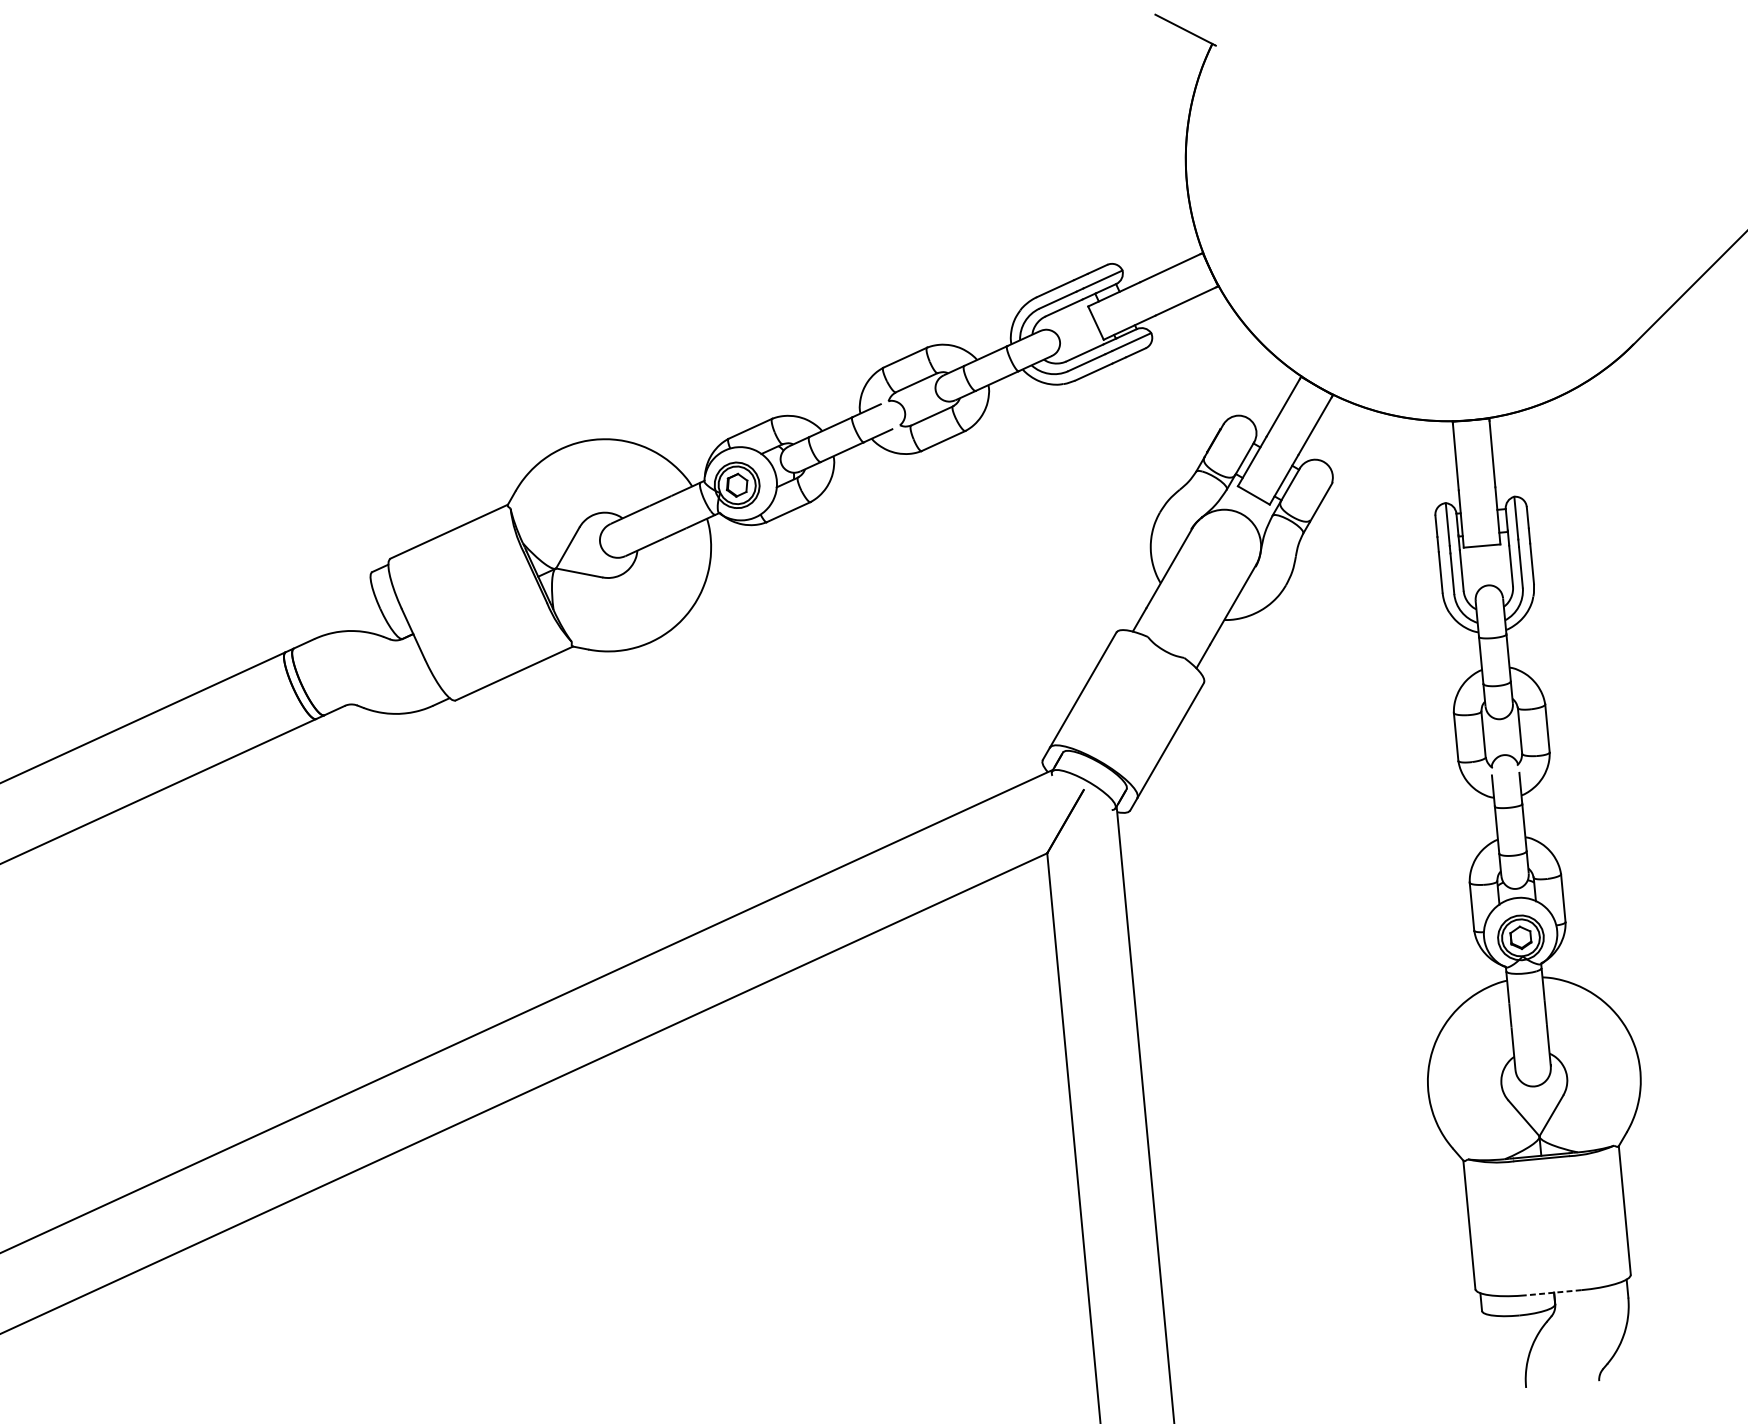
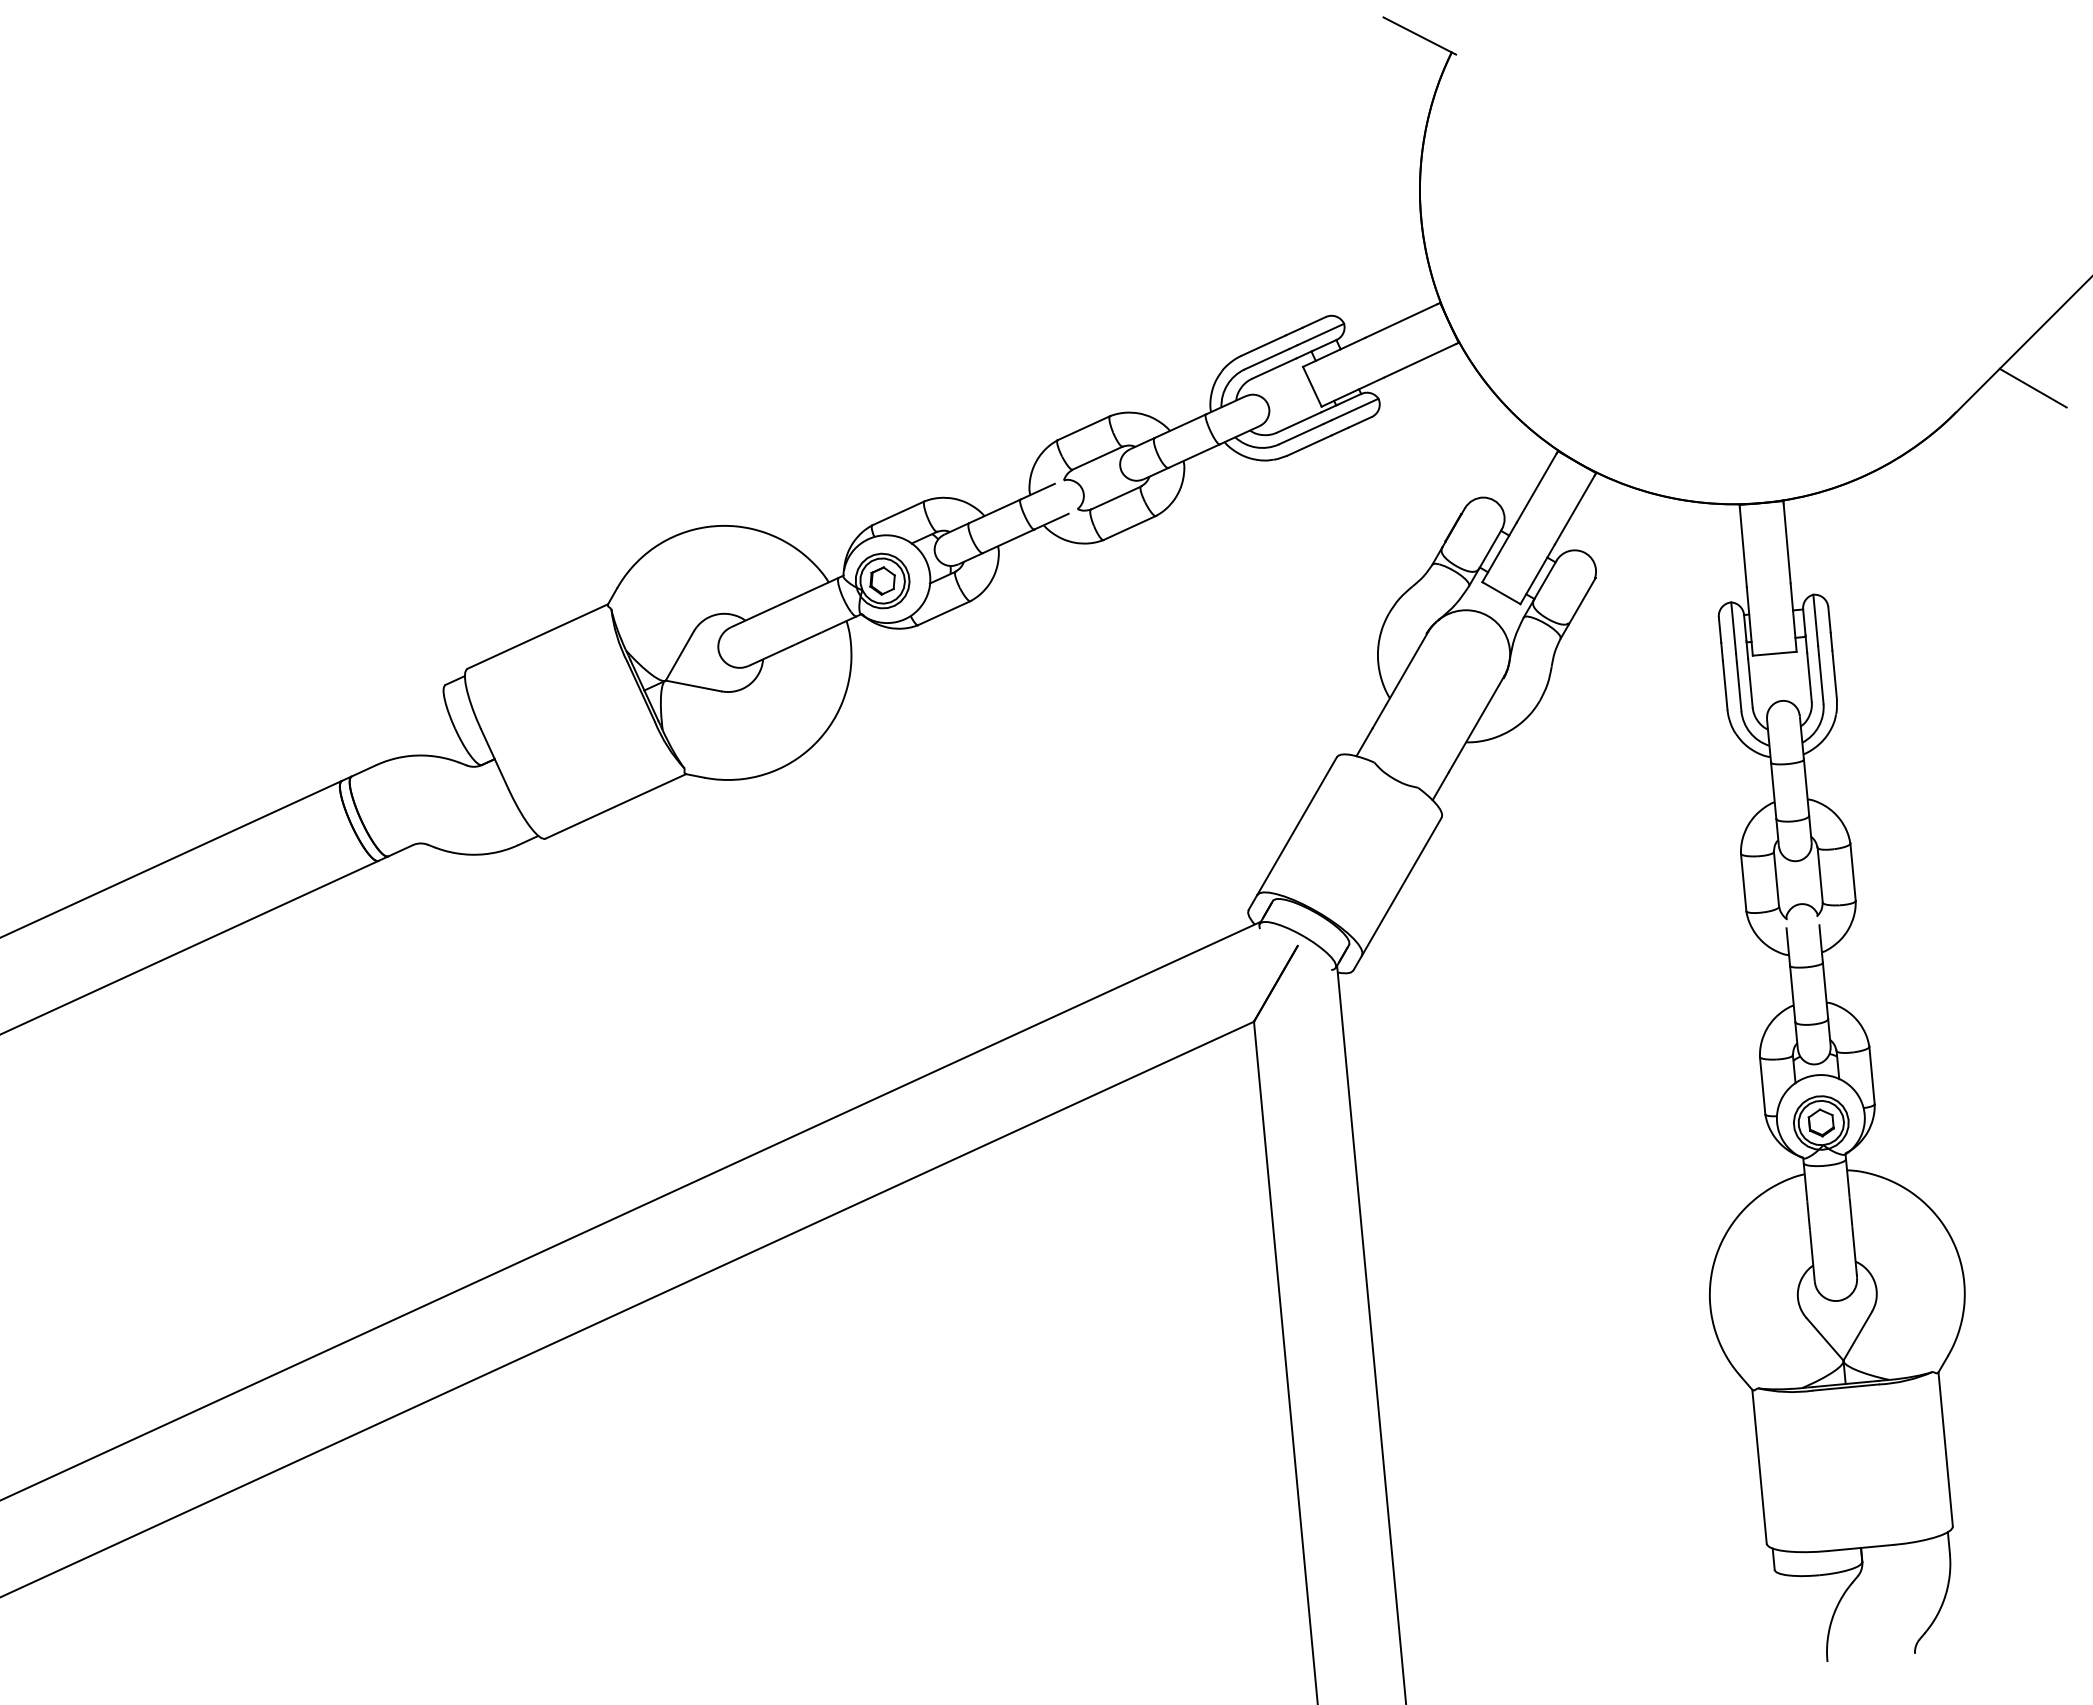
line: (1697, 323) -> (2032, 387), added
line: (1554, 1292) -> (1861, 1547), dashed -> solid

